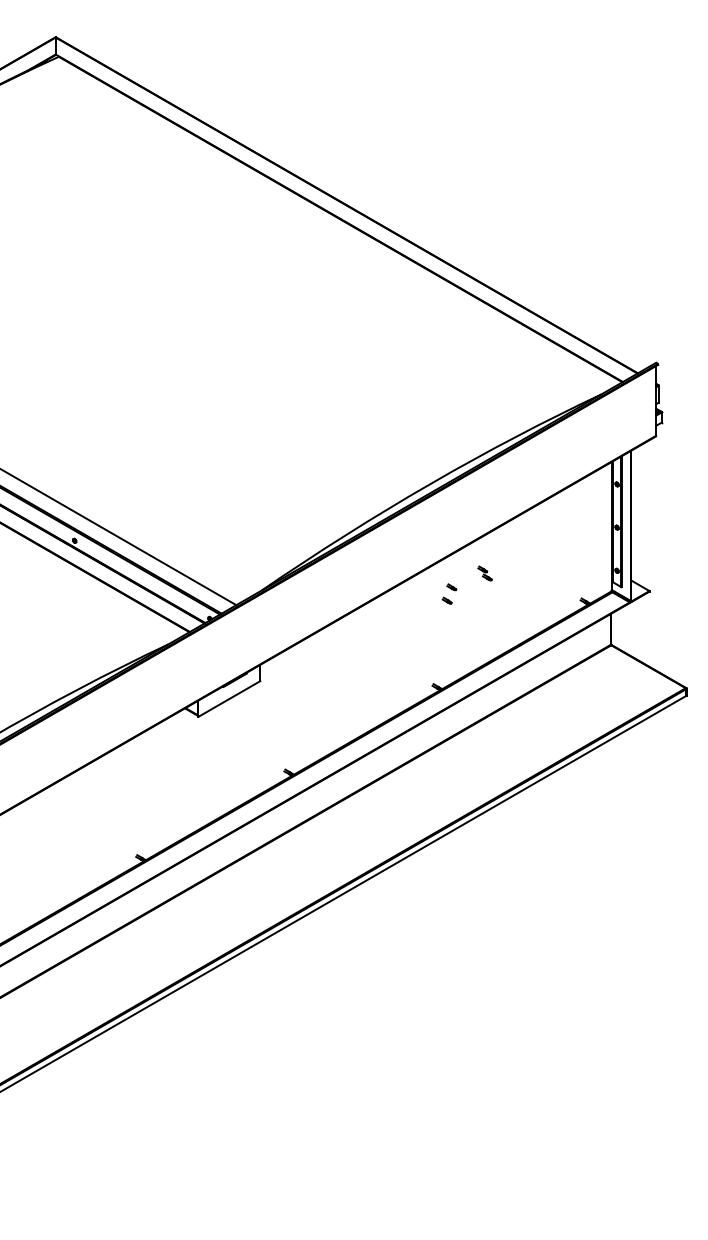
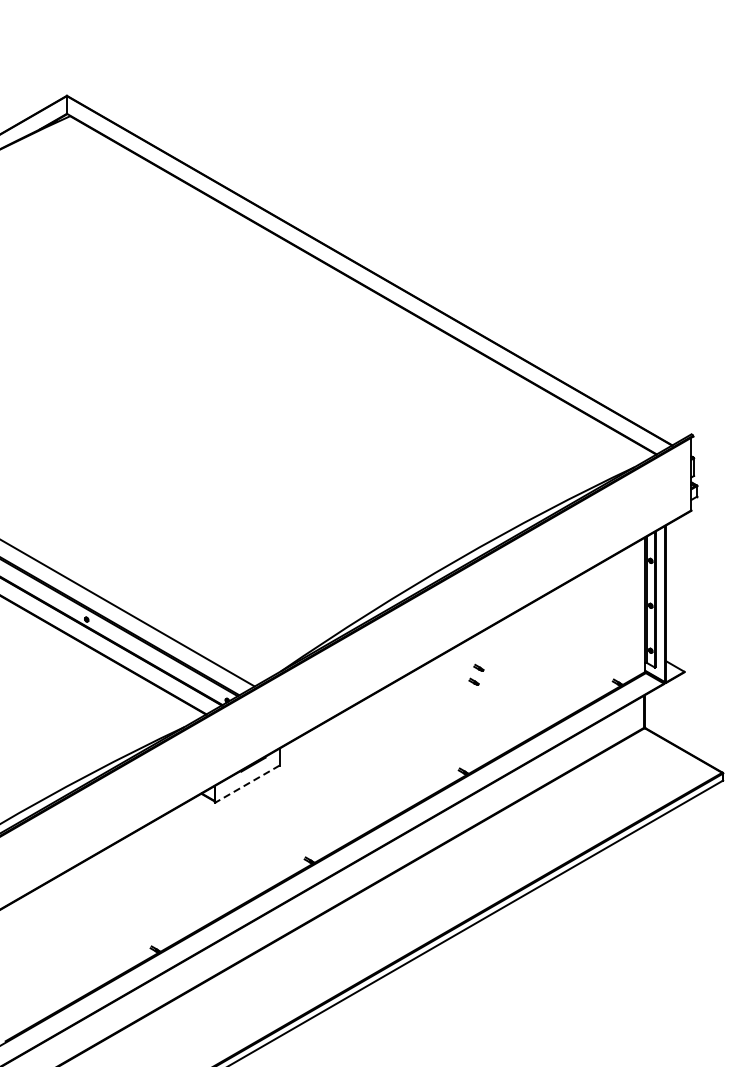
part: (484, 573) -> (512, 653), removed
line: (229, 699) -> (247, 784), solid -> dashed

